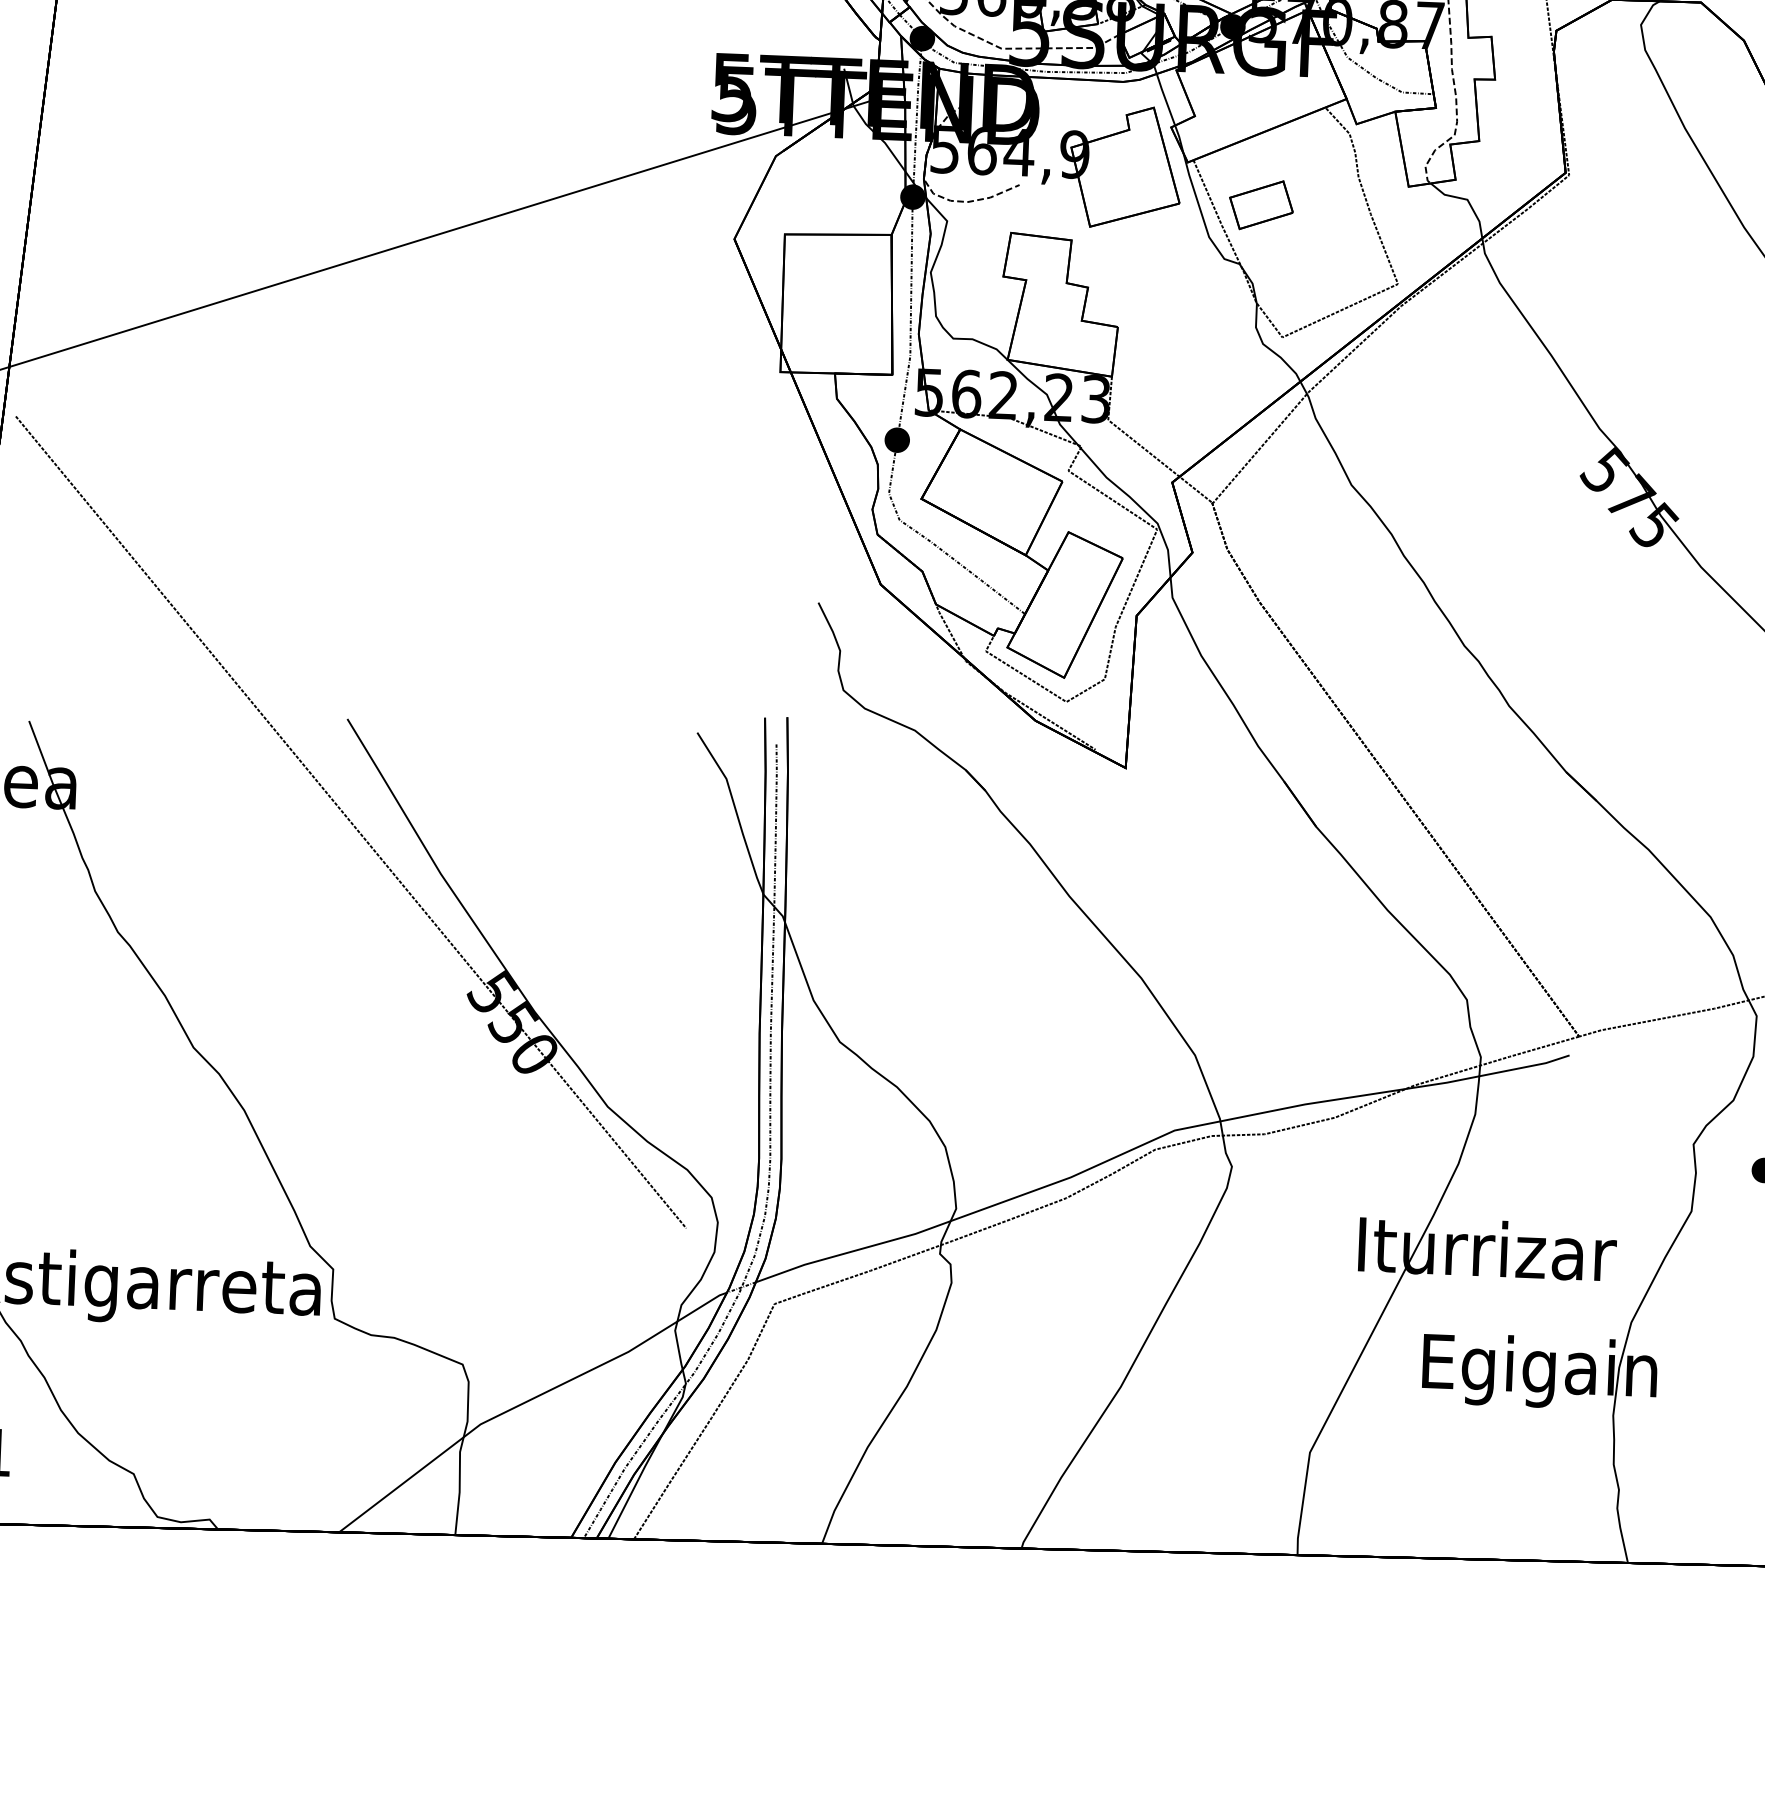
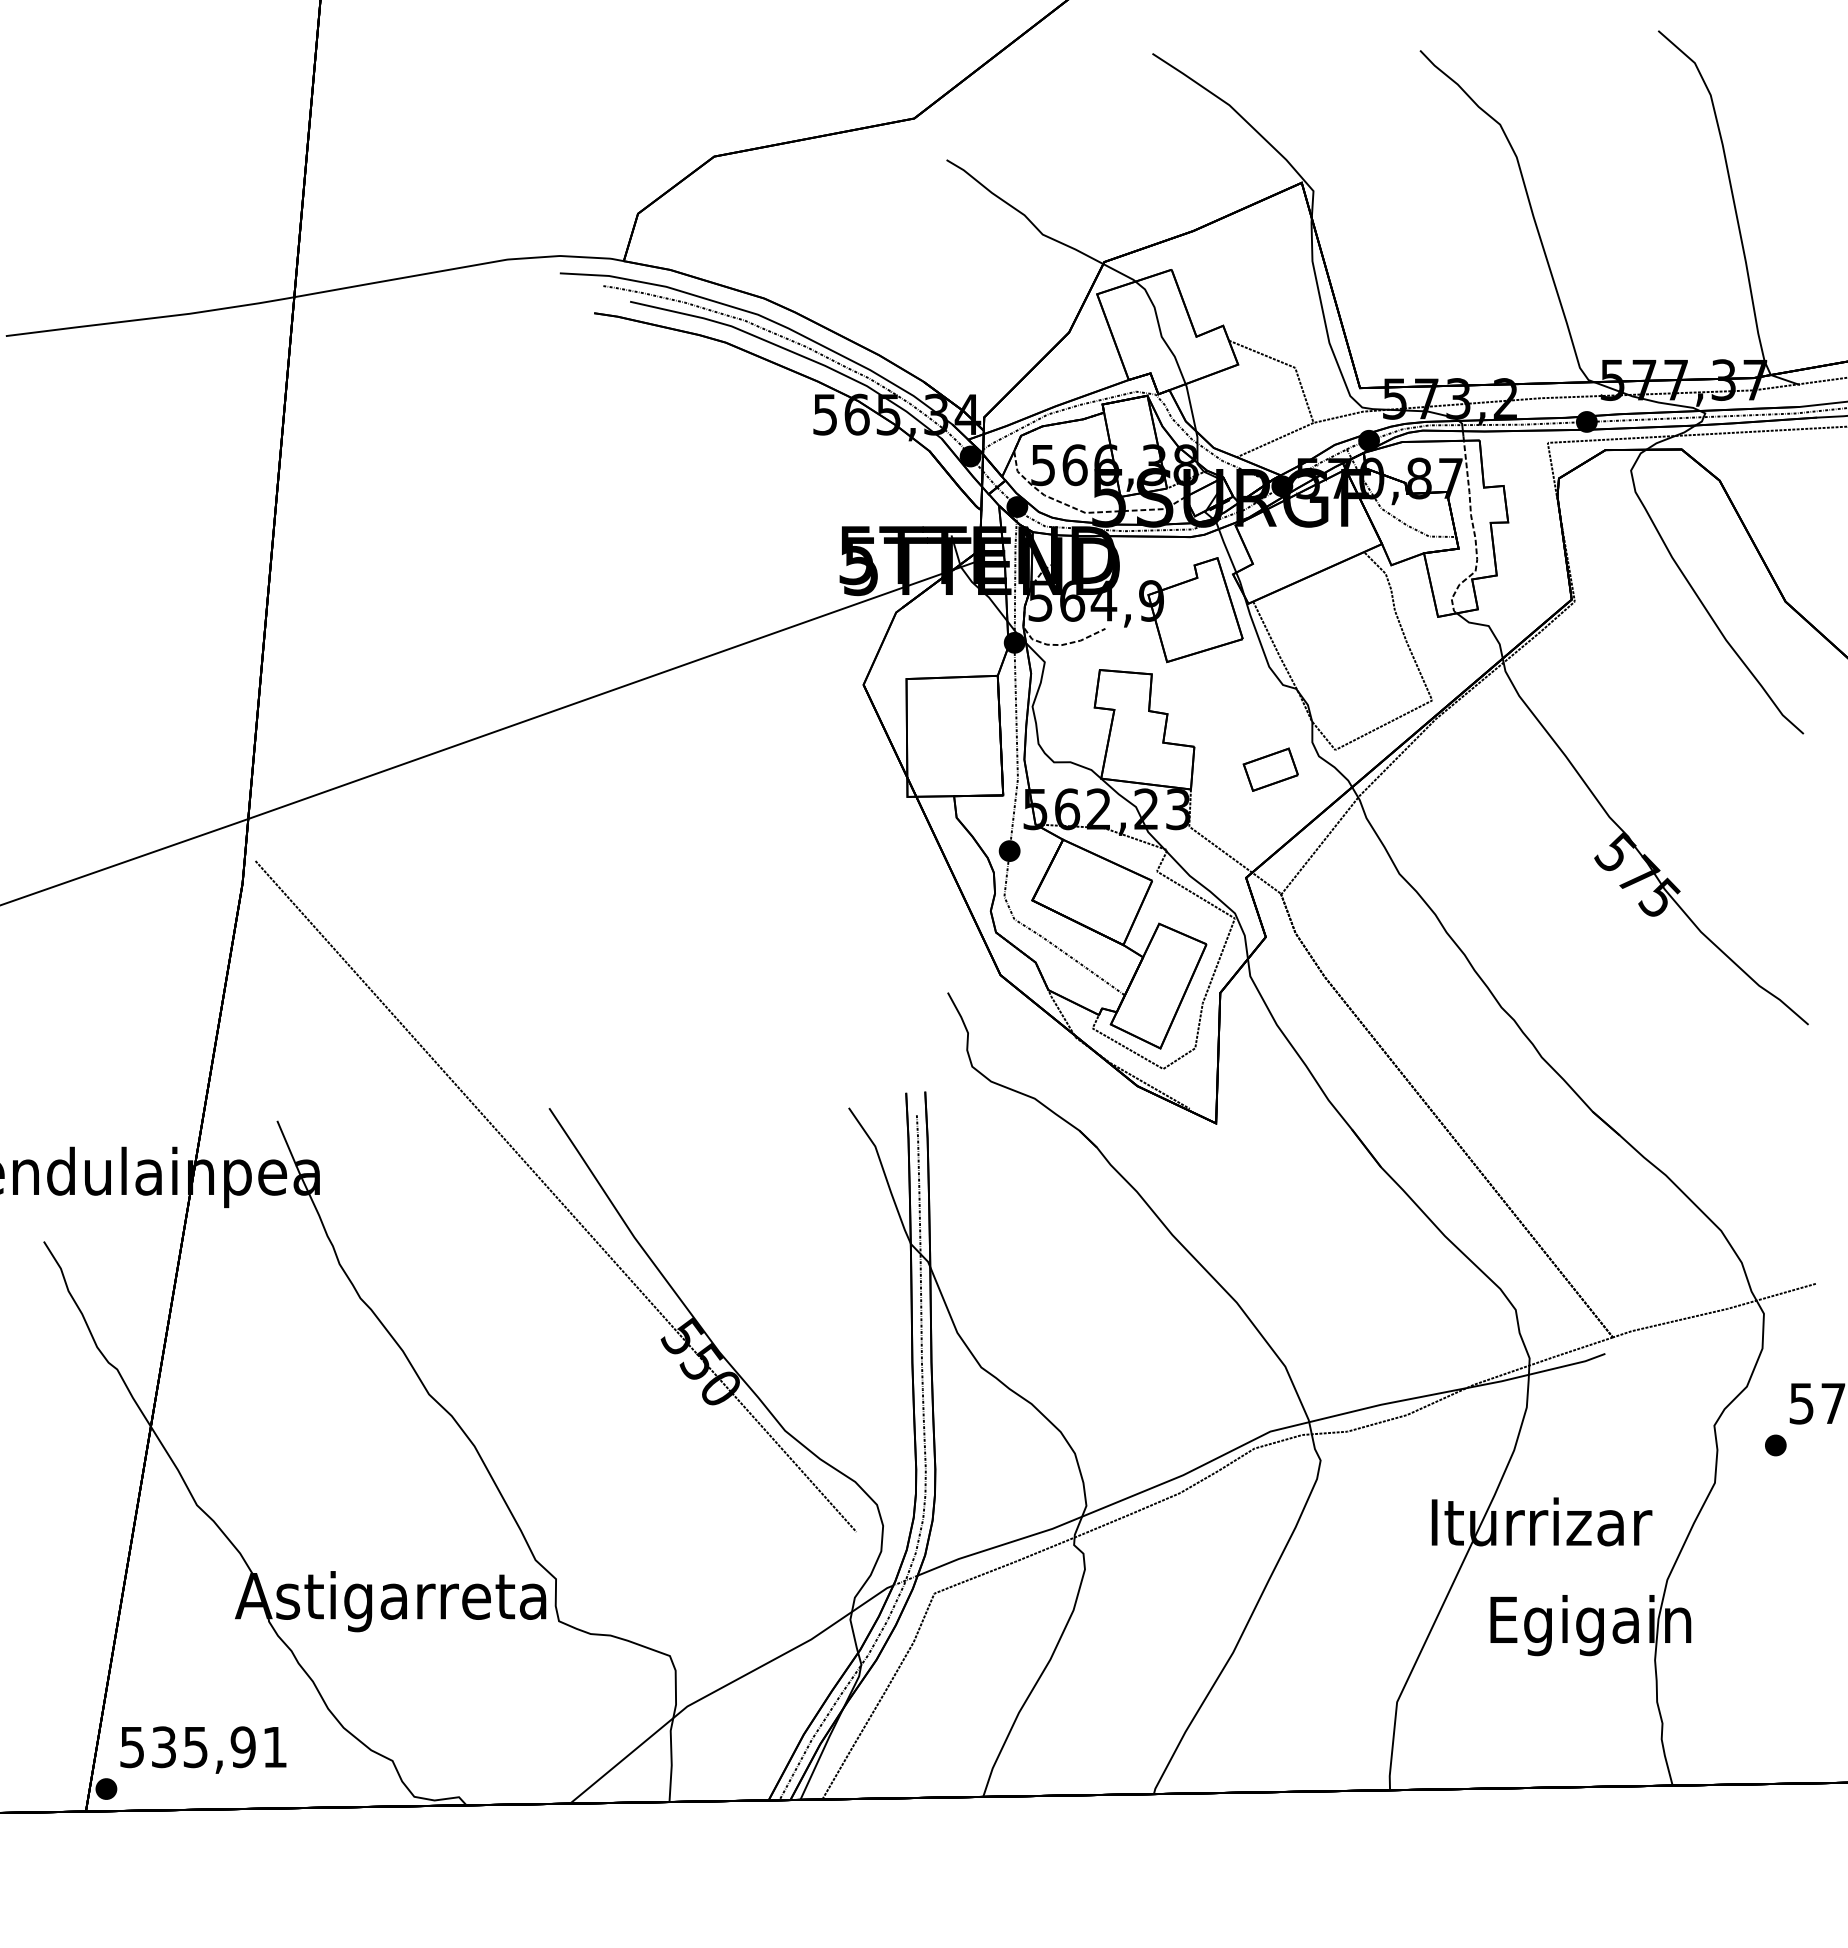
part: (1261, 204) -> (1270, 769), moved

